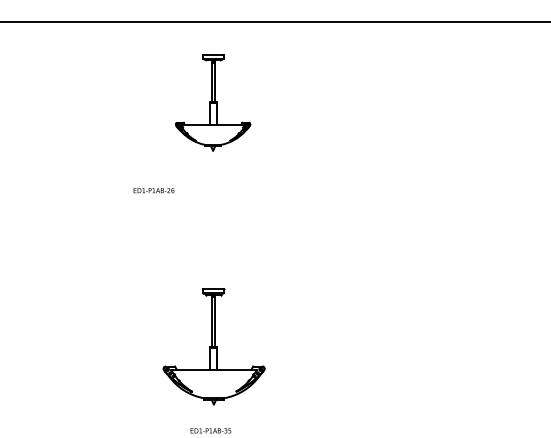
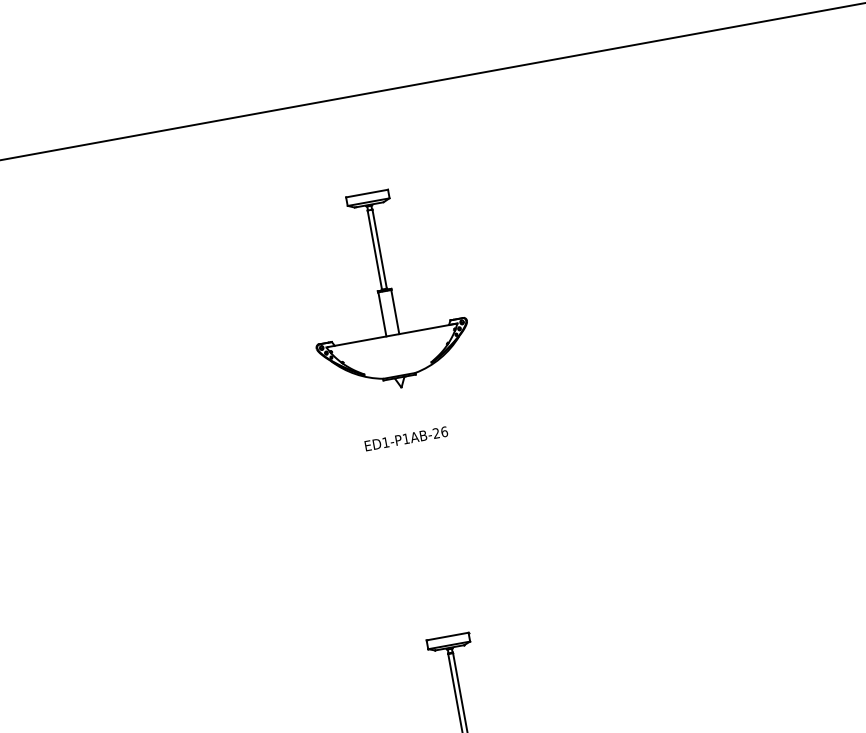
part: (213, 102) -> (384, 290), moved
text: (153, 190) -> (405, 438), moved

